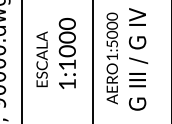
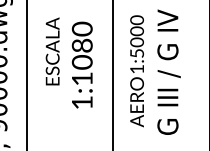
text: (67, 37) -> (82, 45), 1:1000 -> 1:1080
text: (41, 59) -> (51, 51), moved

